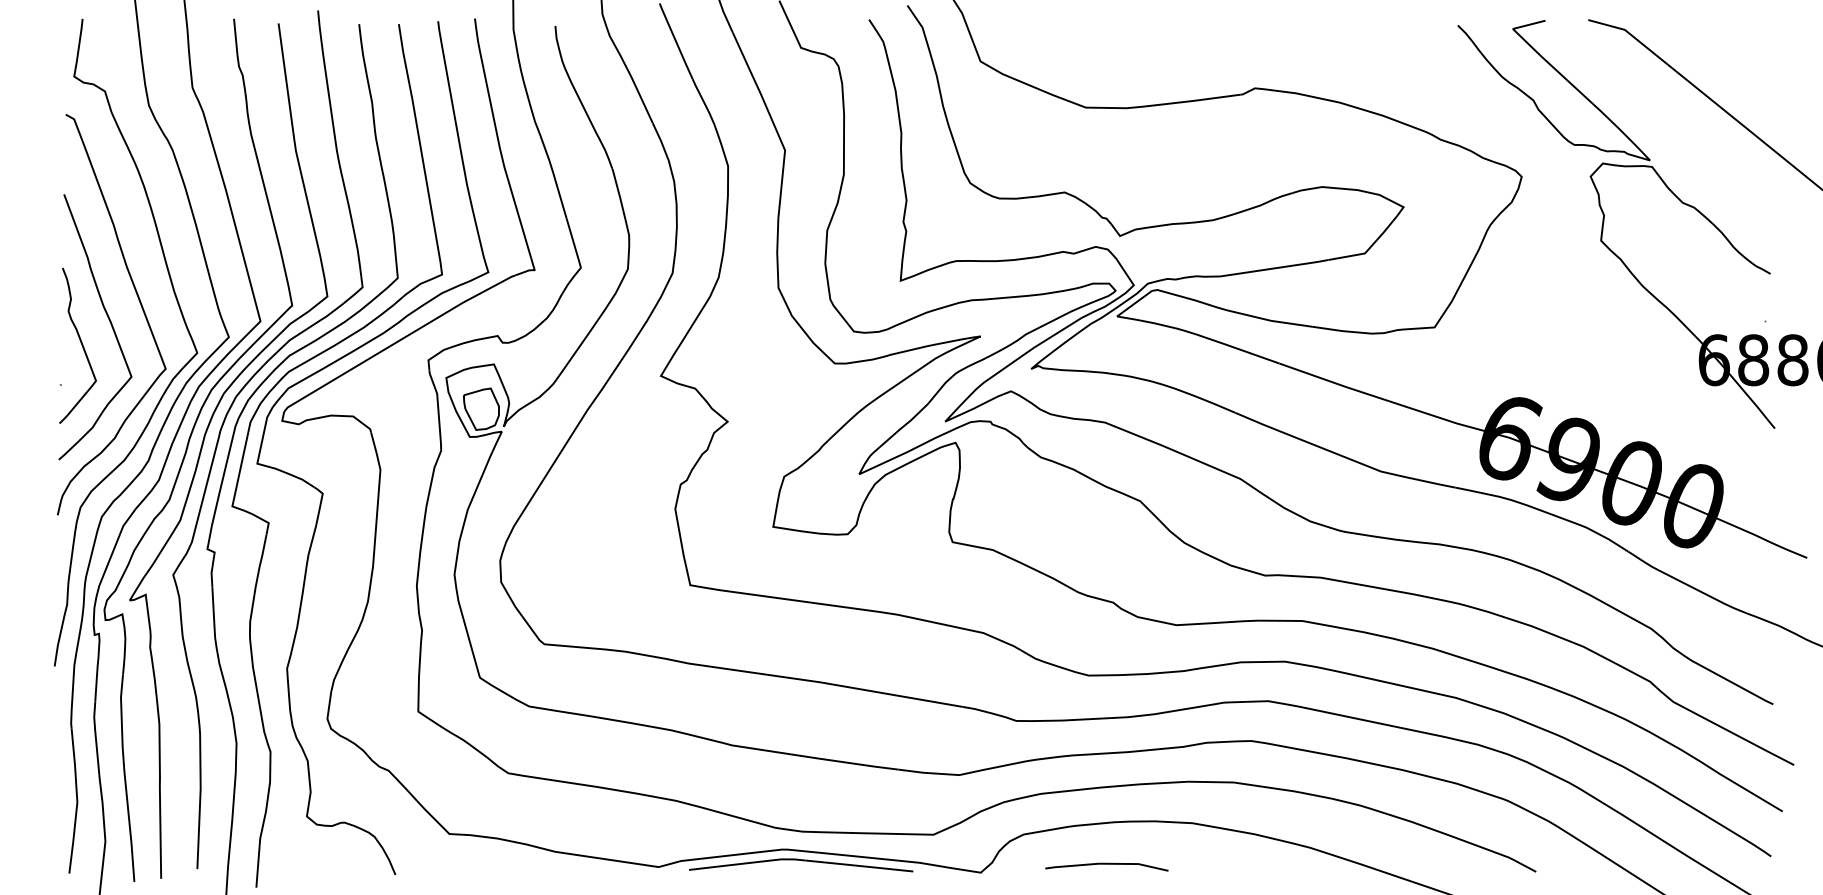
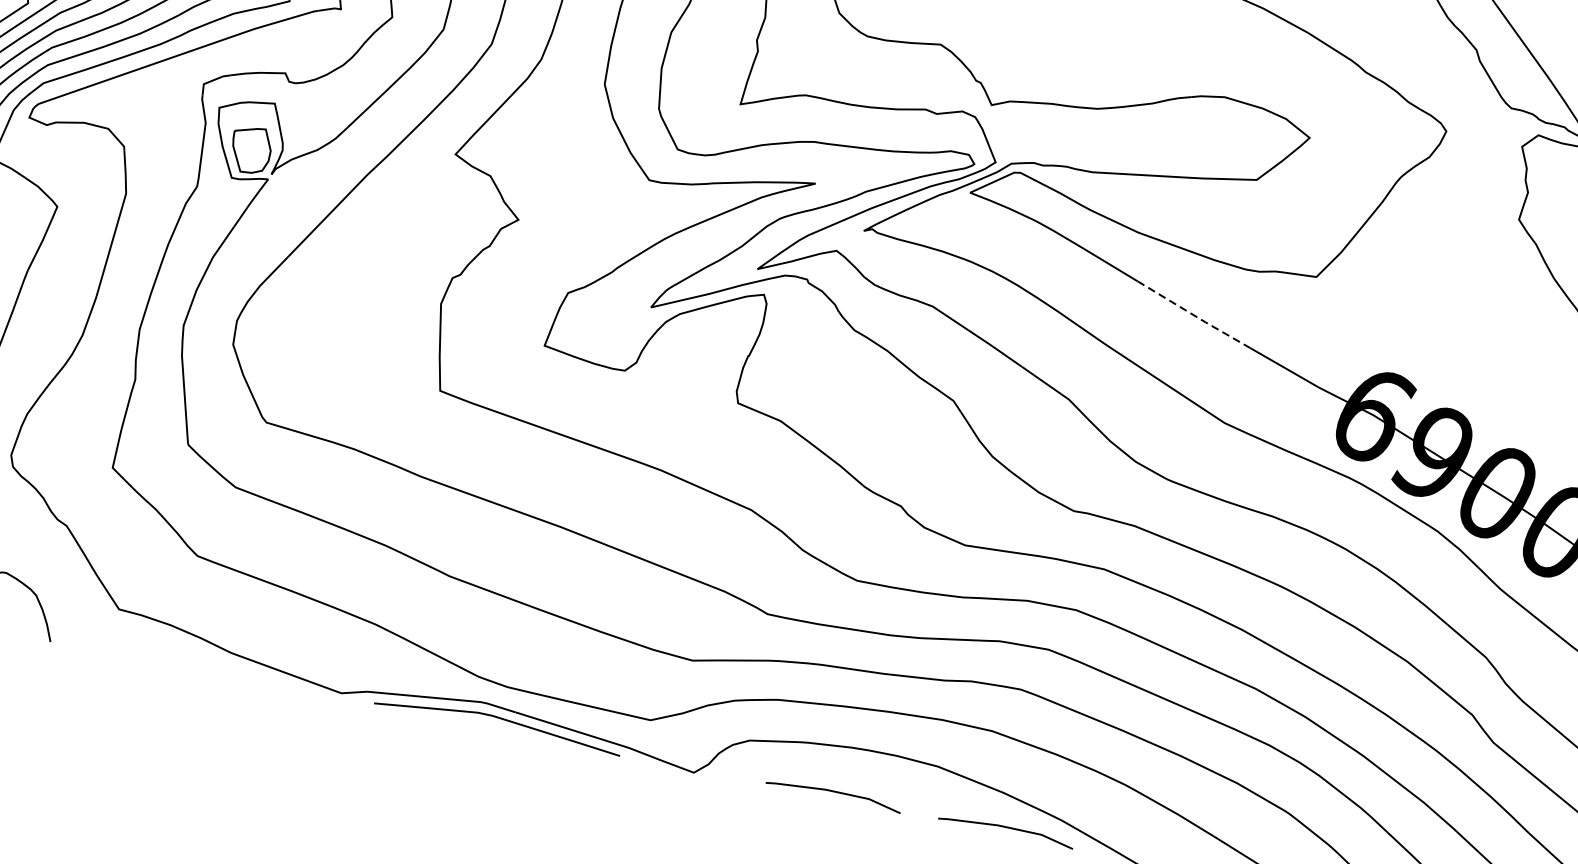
line: (1335, 383) -> (1194, 316), solid -> dashed
line: (1263, 864) -> (1006, 828), added

